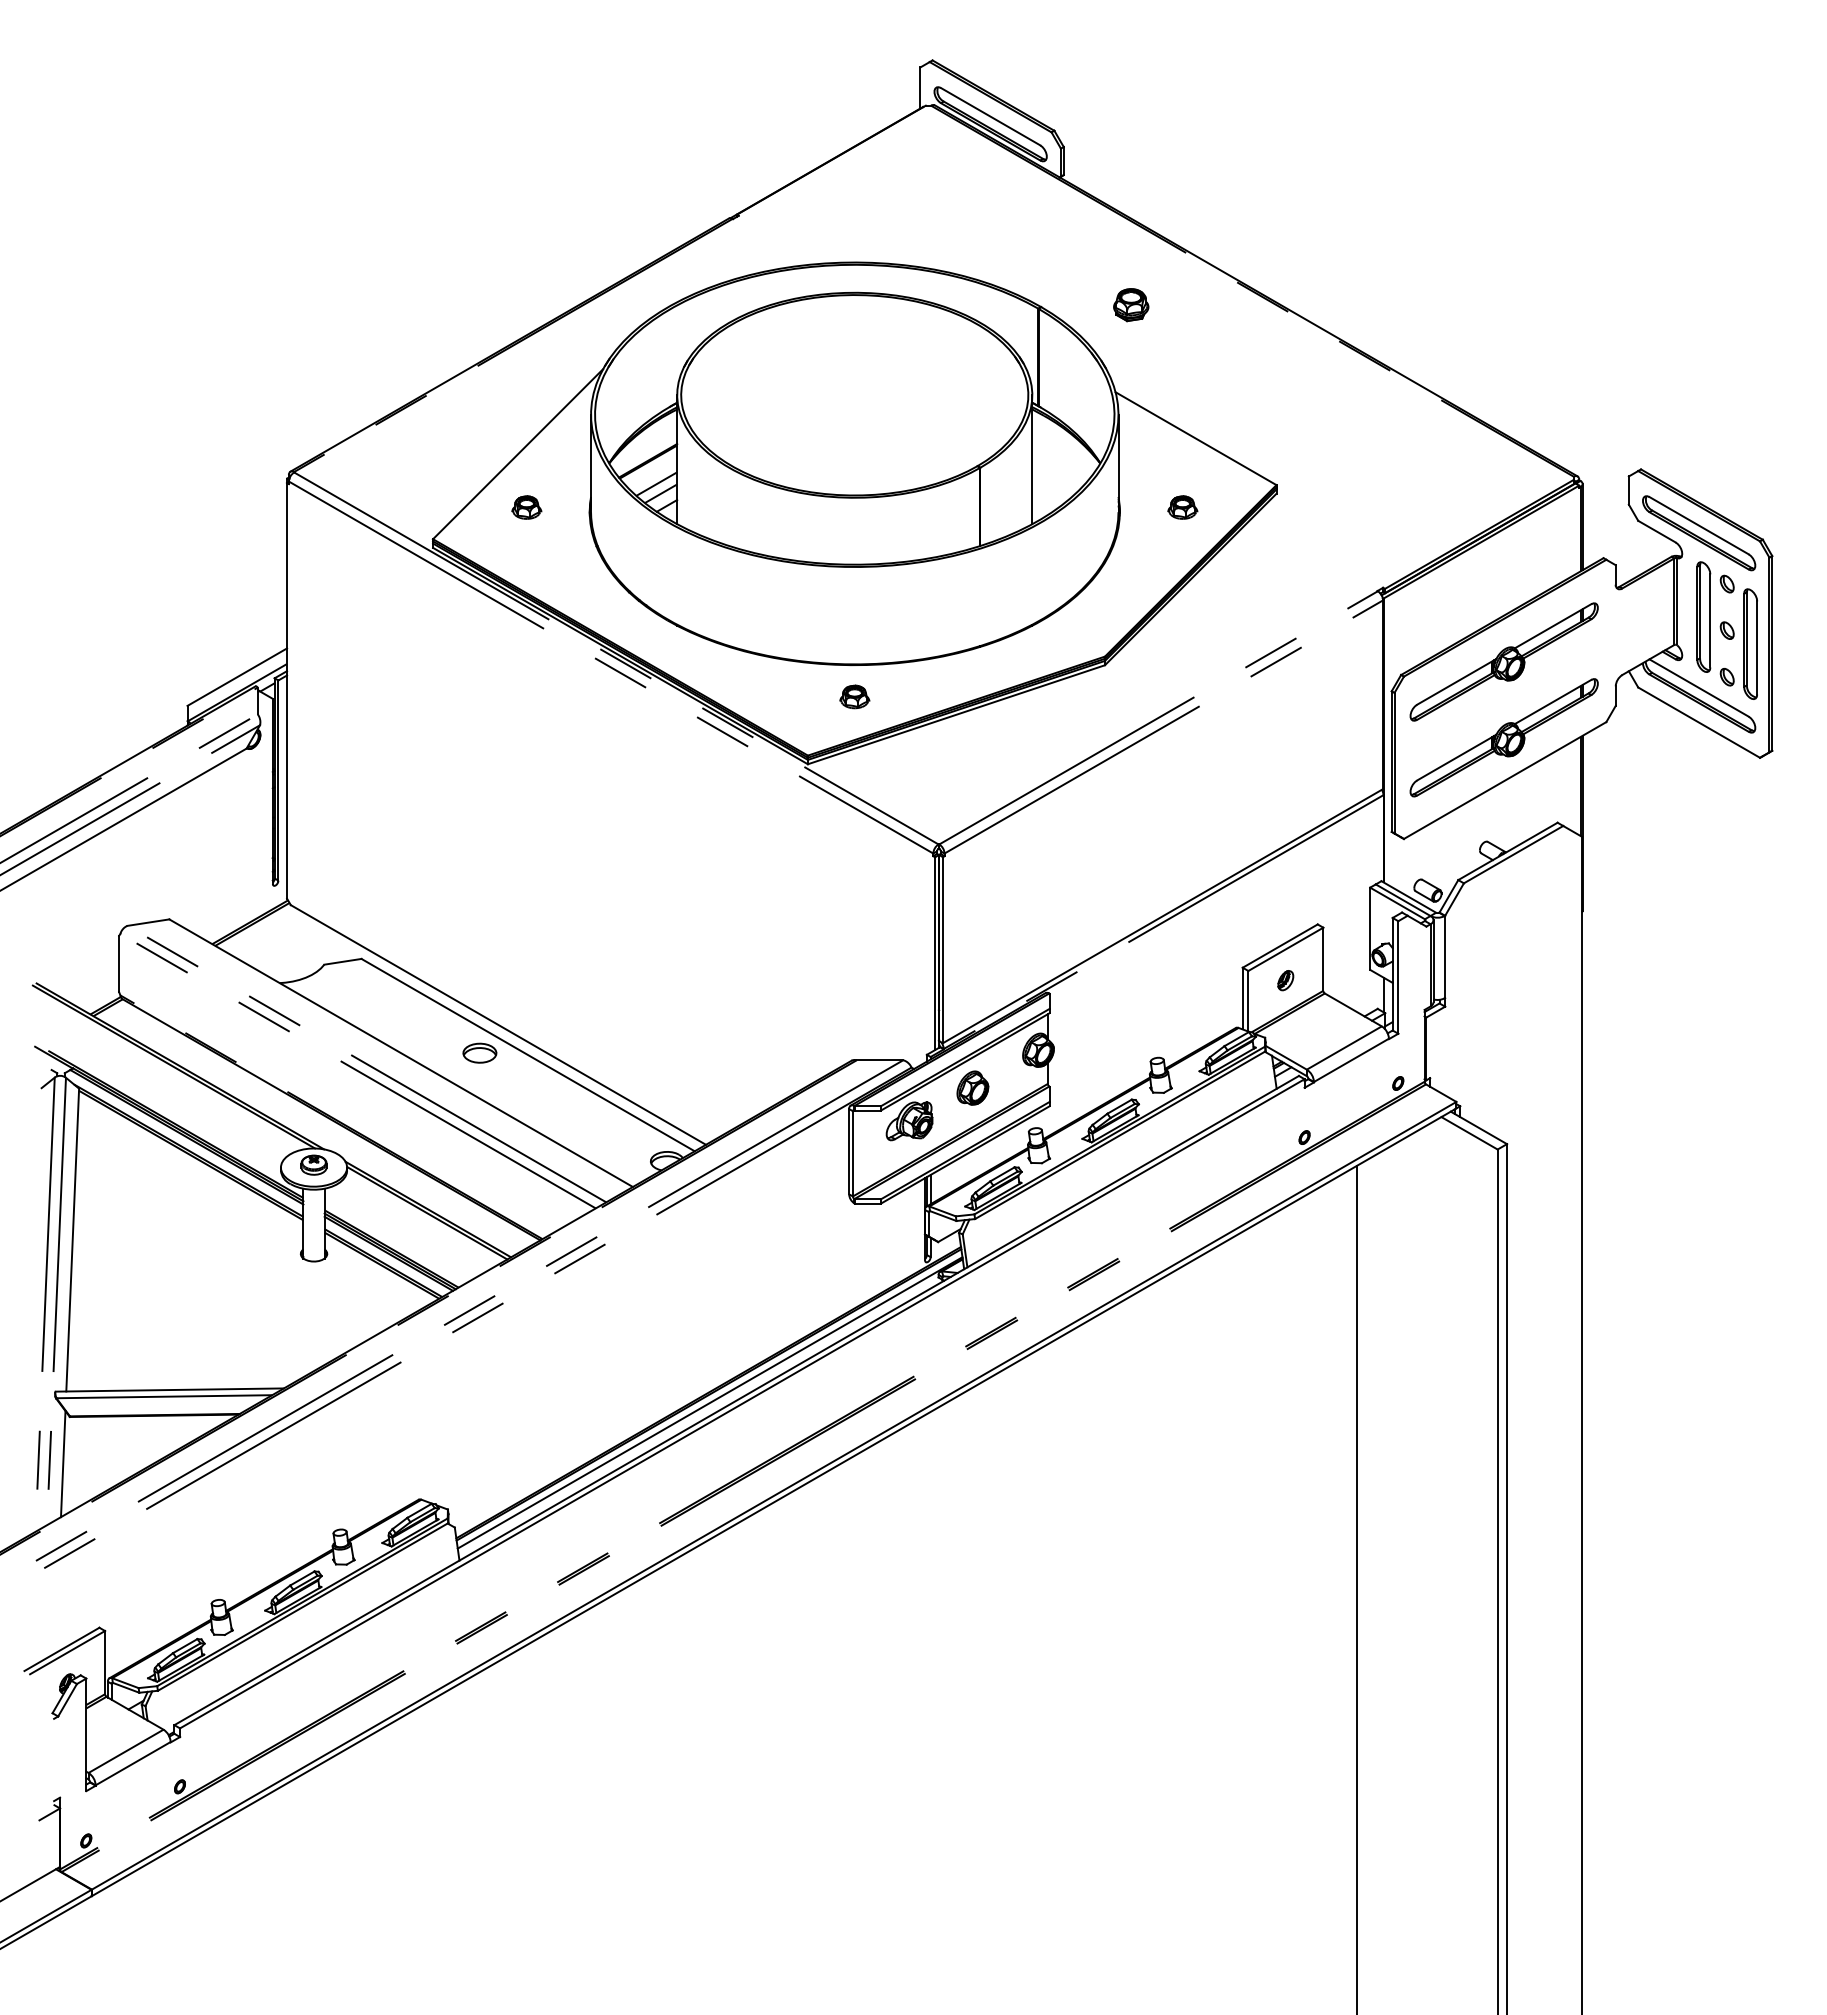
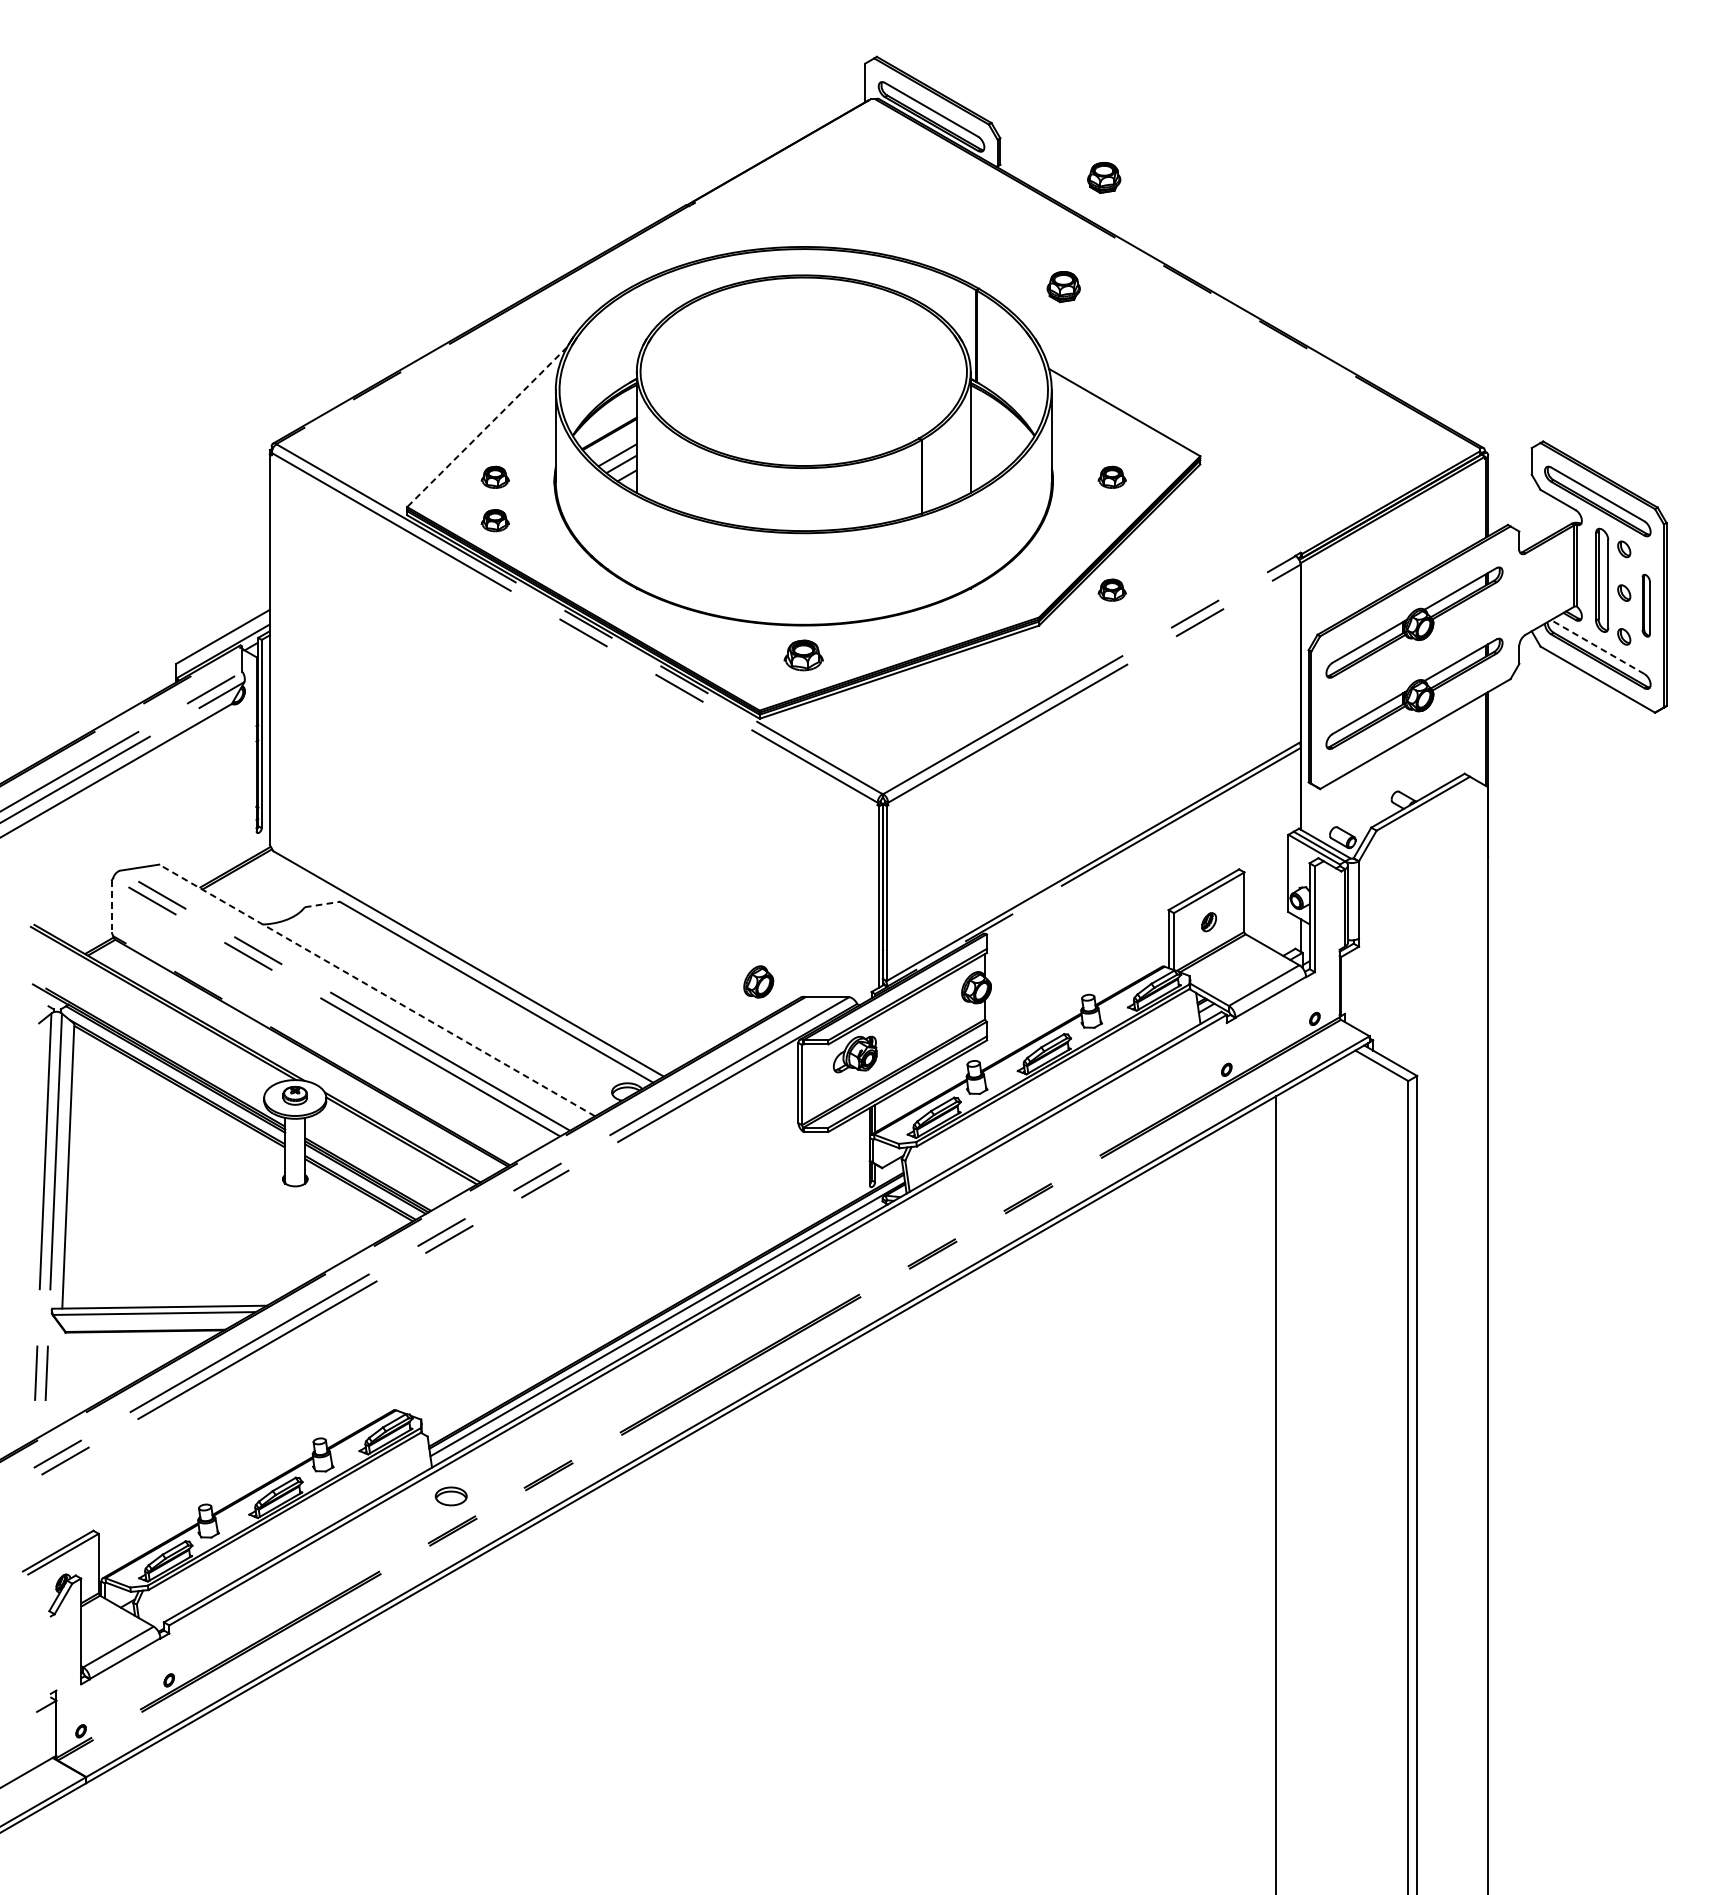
part: (1174, 189) -> (1104, 178), added
line: (517, 454) -> (486, 427), solid -> dashed
part: (526, 553) -> (495, 520), added
part: (1182, 627) -> (1111, 590), added
part: (1750, 643) -> (1646, 605), size x0.6
line: (1698, 687) -> (1597, 646), solid -> dashed
part: (854, 696) -> (803, 655), size x1.4
line: (342, 961) -> (322, 904), solid -> dashed
line: (119, 964) -> (112, 907), solid -> dashed
part: (479, 1052) -> (450, 1495), moved
line: (401, 1053) -> (377, 990), solid -> dashed
part: (972, 1087) -> (758, 981), moved
line: (63, 1464) -> (59, 1377), removed

